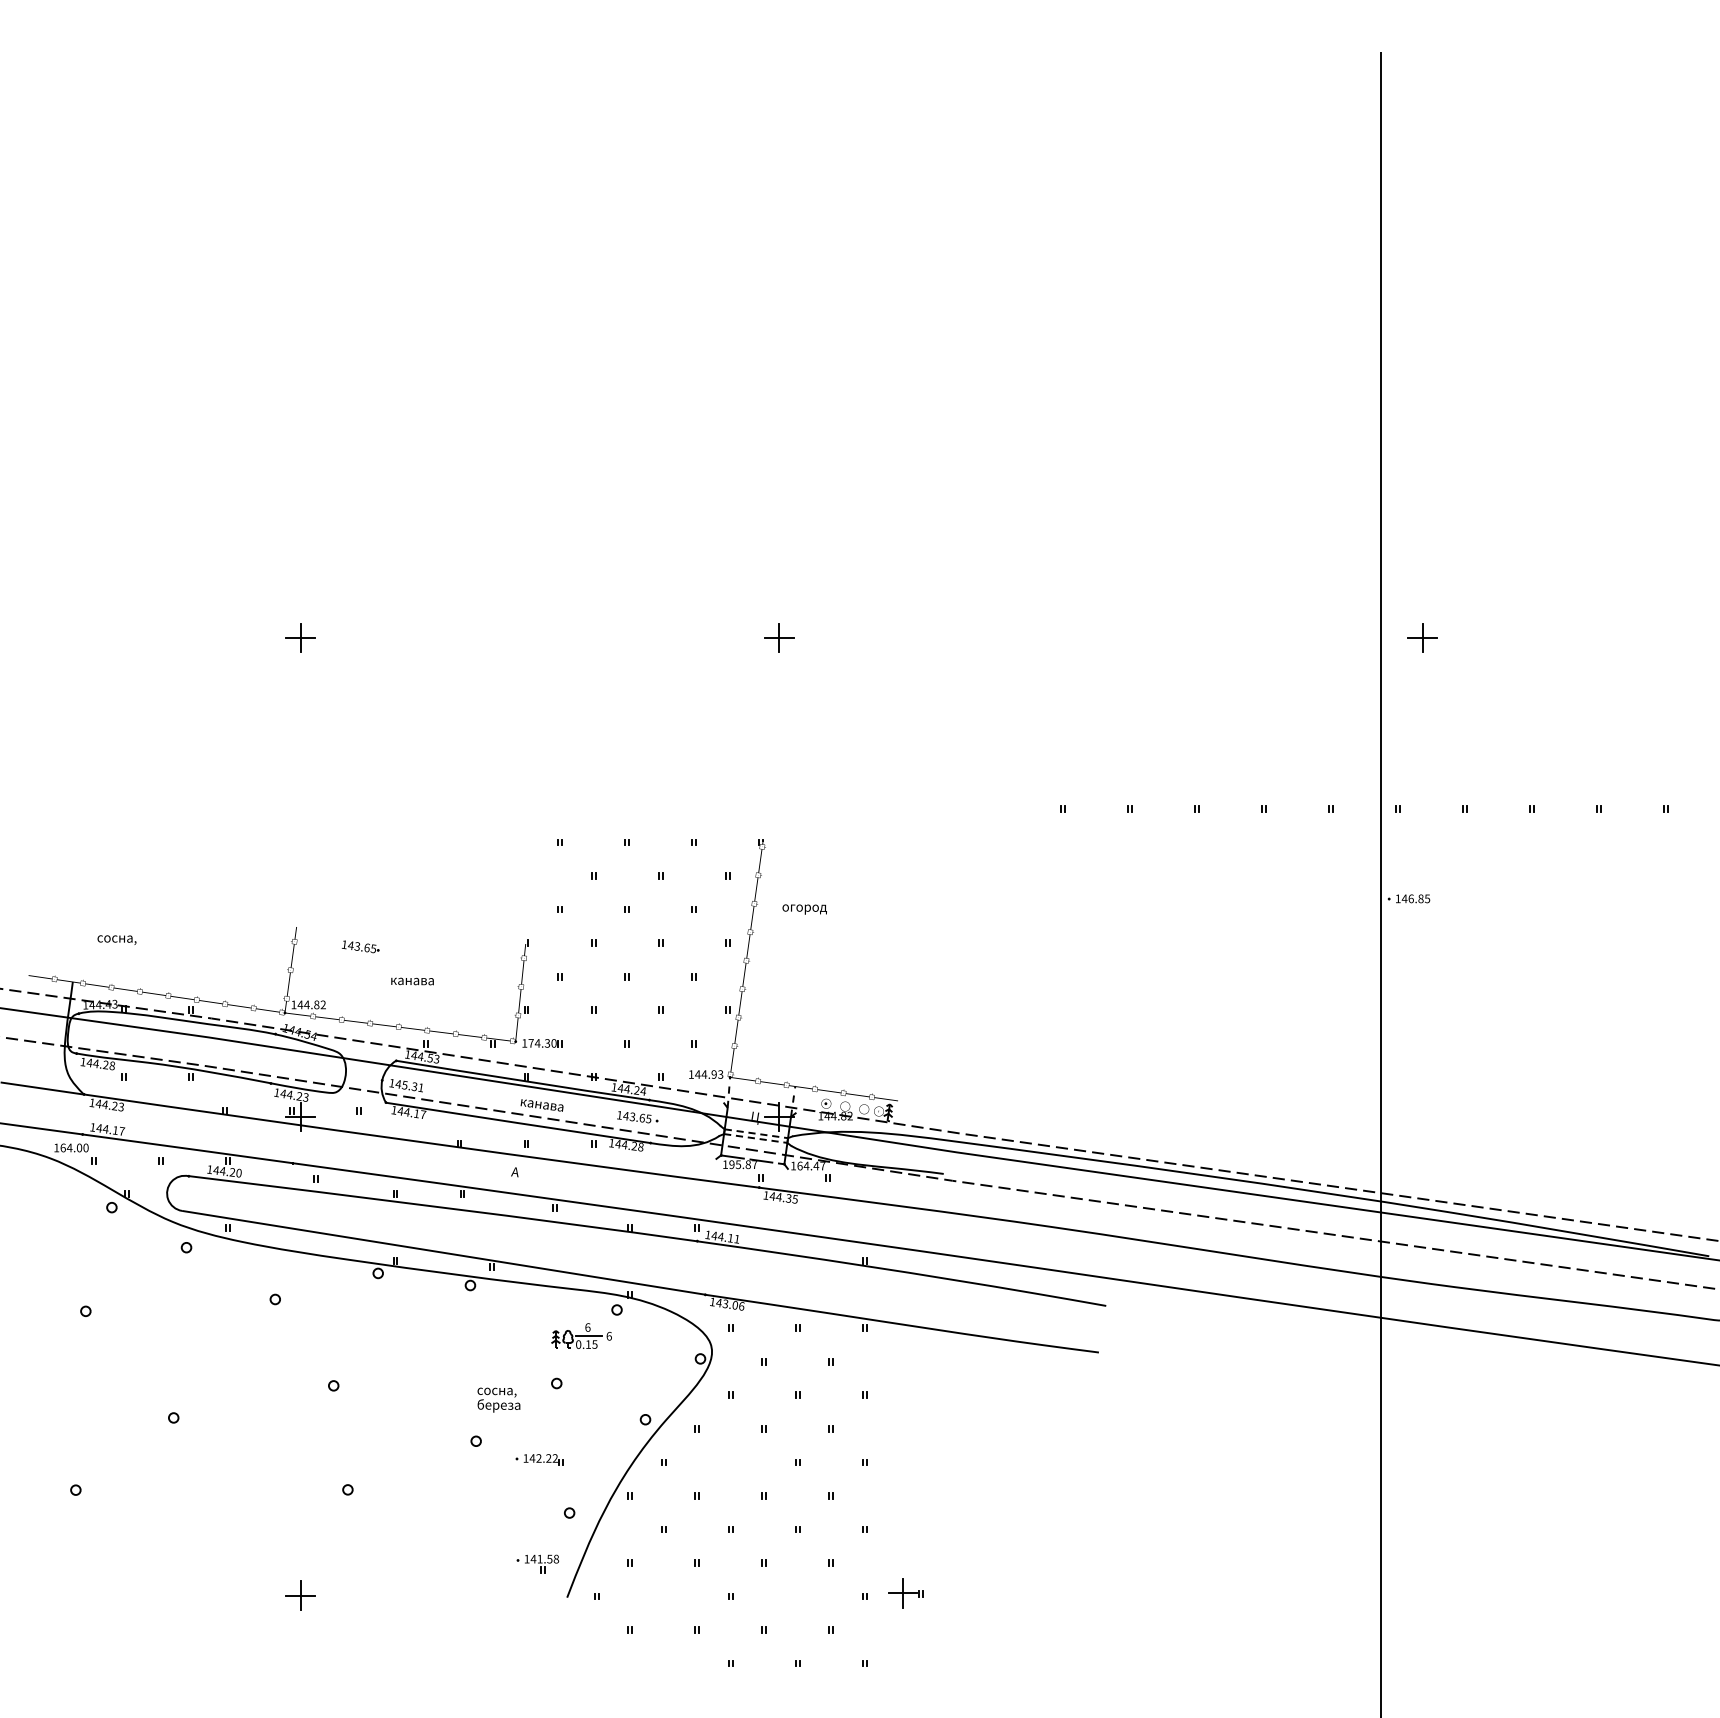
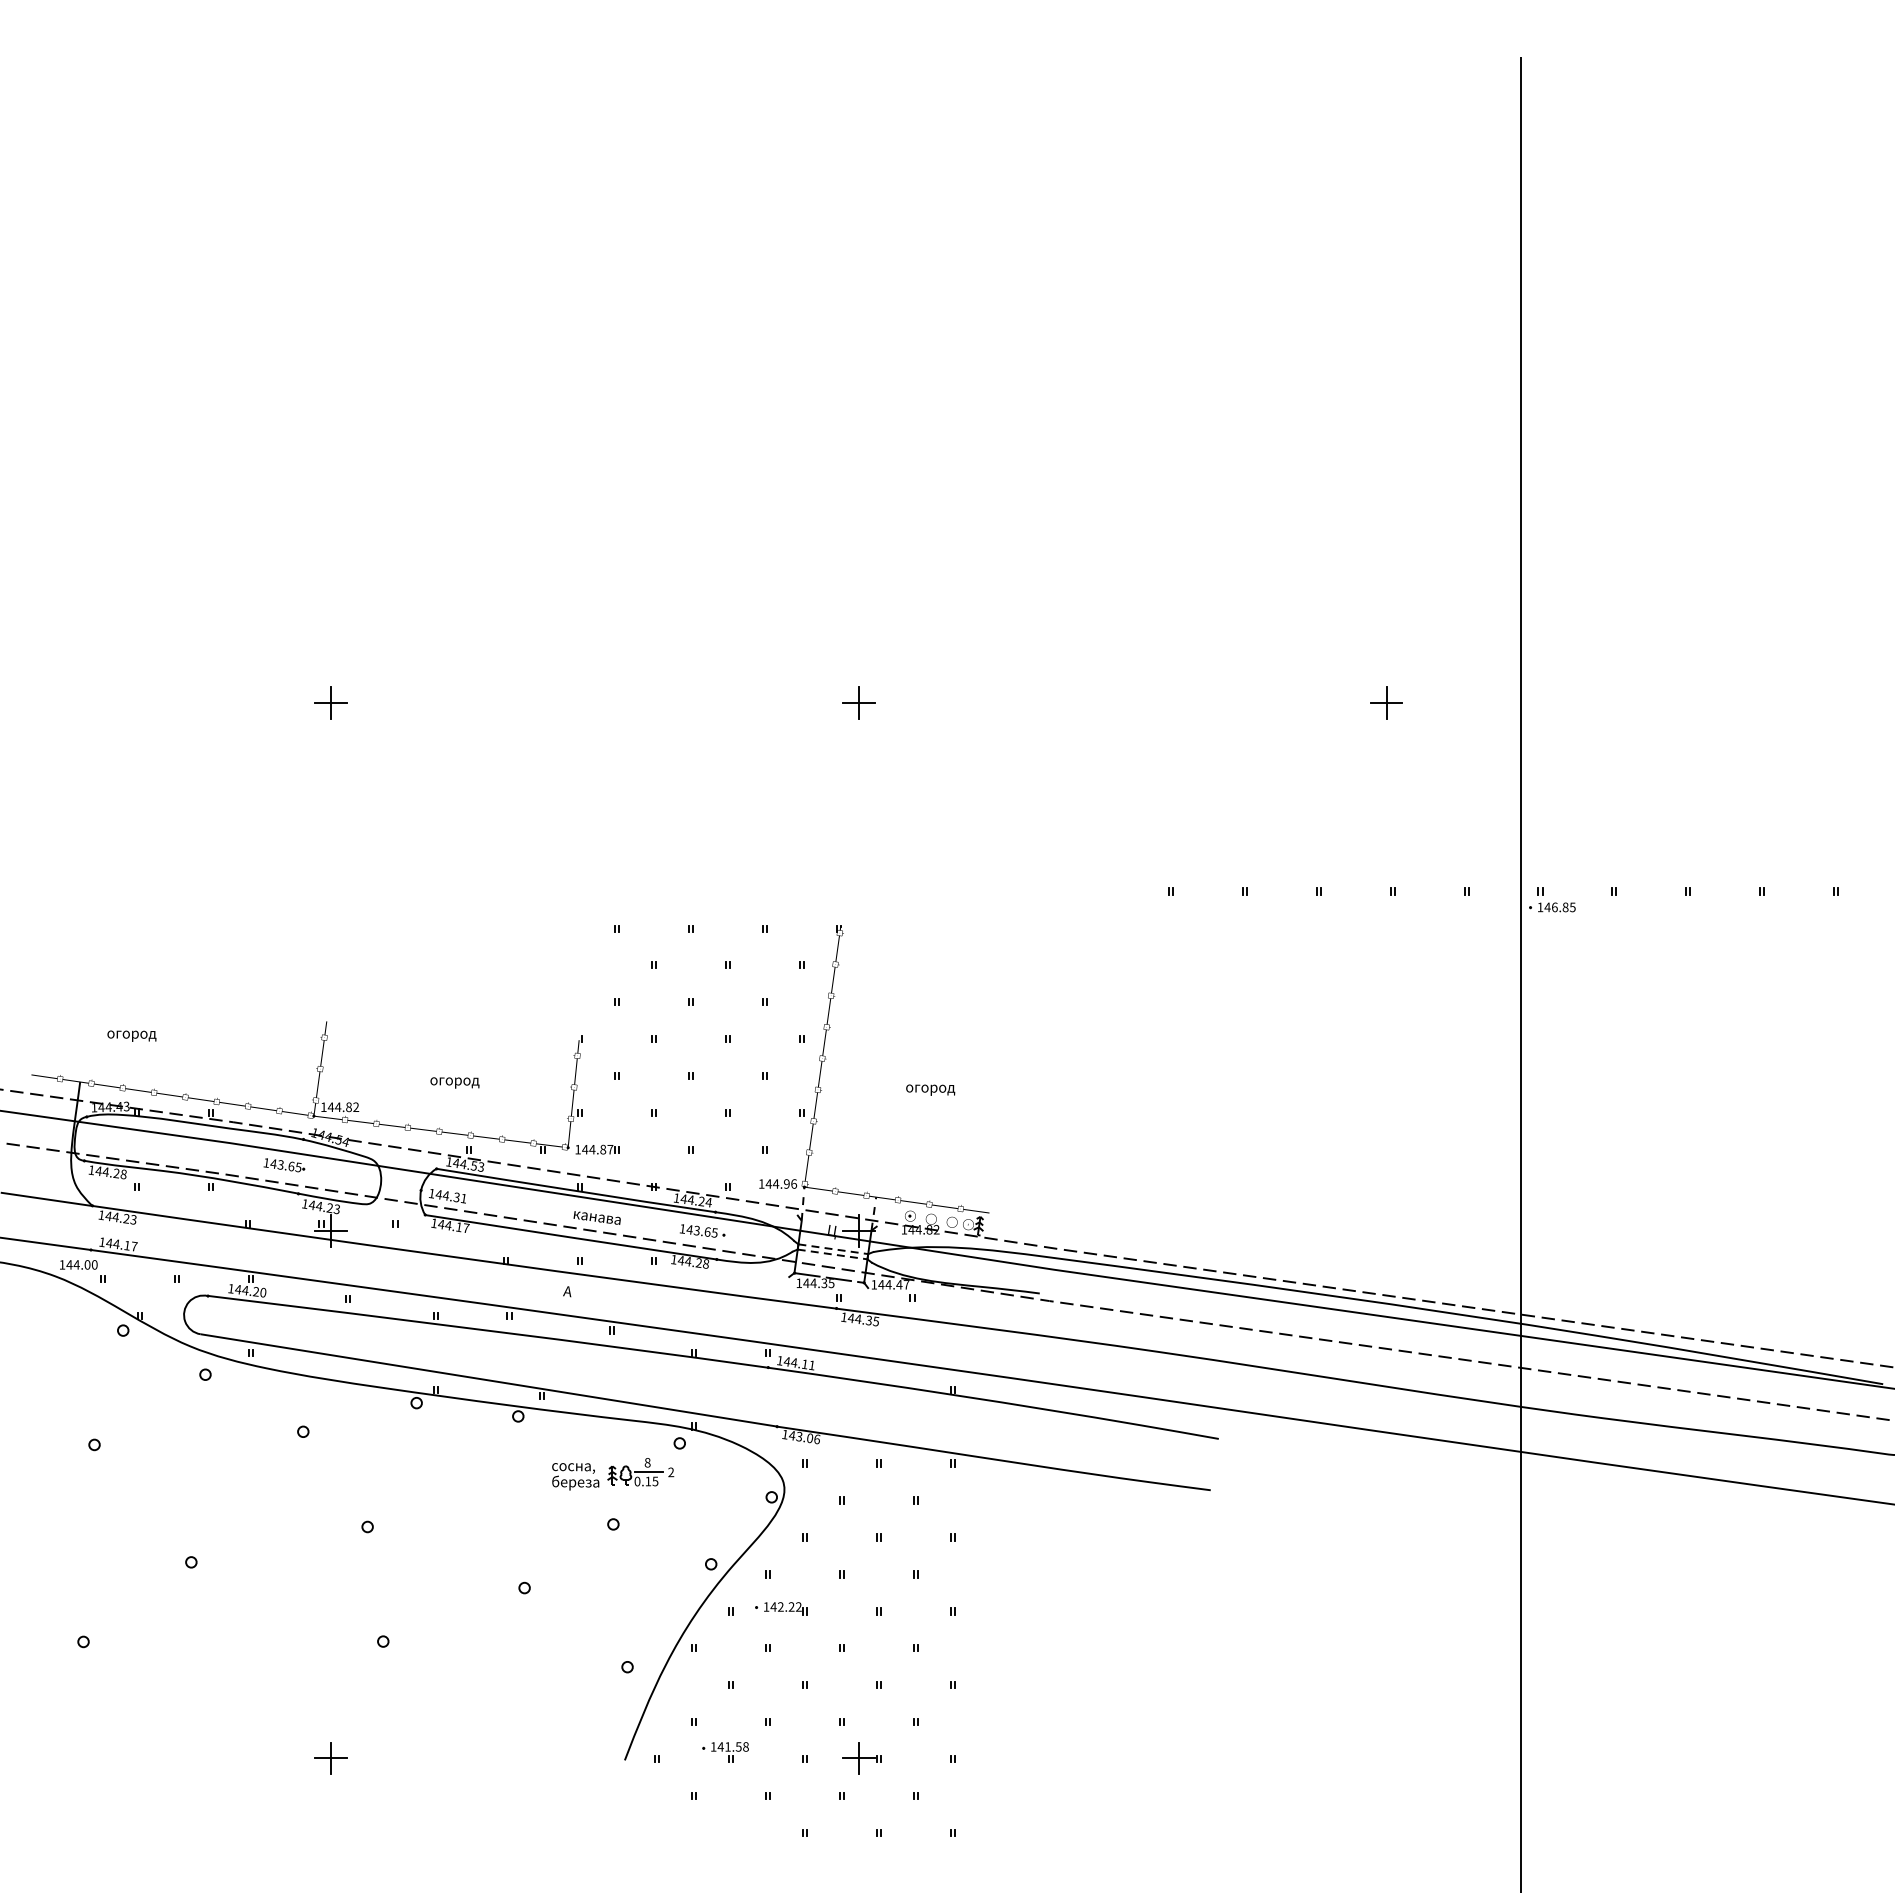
part: (1422, 637) -> (1386, 702), moved
text: (1409, 898) -> (1552, 907), moved
text: (804, 908) -> (930, 1089), moved
text: (122, 939) -> (134, 1035), сосна, -> огород
text: (360, 947) -> (284, 1165), moved
text: (412, 982) -> (454, 1082), канава -> огород
text: (542, 1043) -> (597, 1149), 174.30 -> 144.87
text: (721, 1074) -> (794, 1183), 144.93 -> 144.96
text: (404, 1084) -> (445, 1195), 145.31 -> 144.31
text: (63, 1147) -> (69, 1264), 164.00 -> 144.00
text: (742, 1164) -> (818, 1283), 195.87 -> 144.35
text: (800, 1165) -> (881, 1284), 164.47 -> 144.47
text: (587, 1327) -> (647, 1462), 6 -> 8
text: (609, 1336) -> (671, 1472), 6 -> 2
text: (498, 1399) -> (575, 1476), moved
part: (539, 1459) -> (781, 1608), moved
part: (537, 1564) -> (725, 1752), moved
part: (905, 1593) -> (861, 1758), moved

